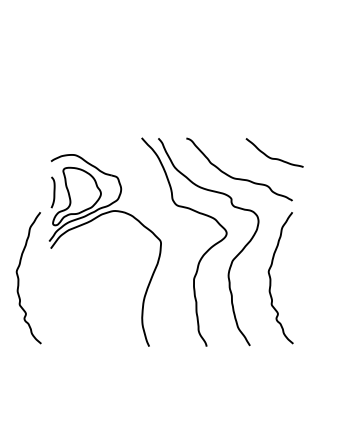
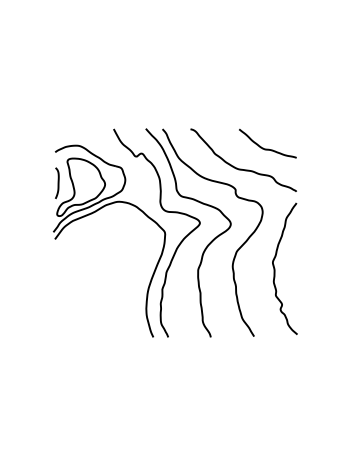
curve: (274, 157) -> (267, 148), moved
curve: (162, 221) -> (166, 212), added
curve: (19, 277) -> (23, 268), removed

